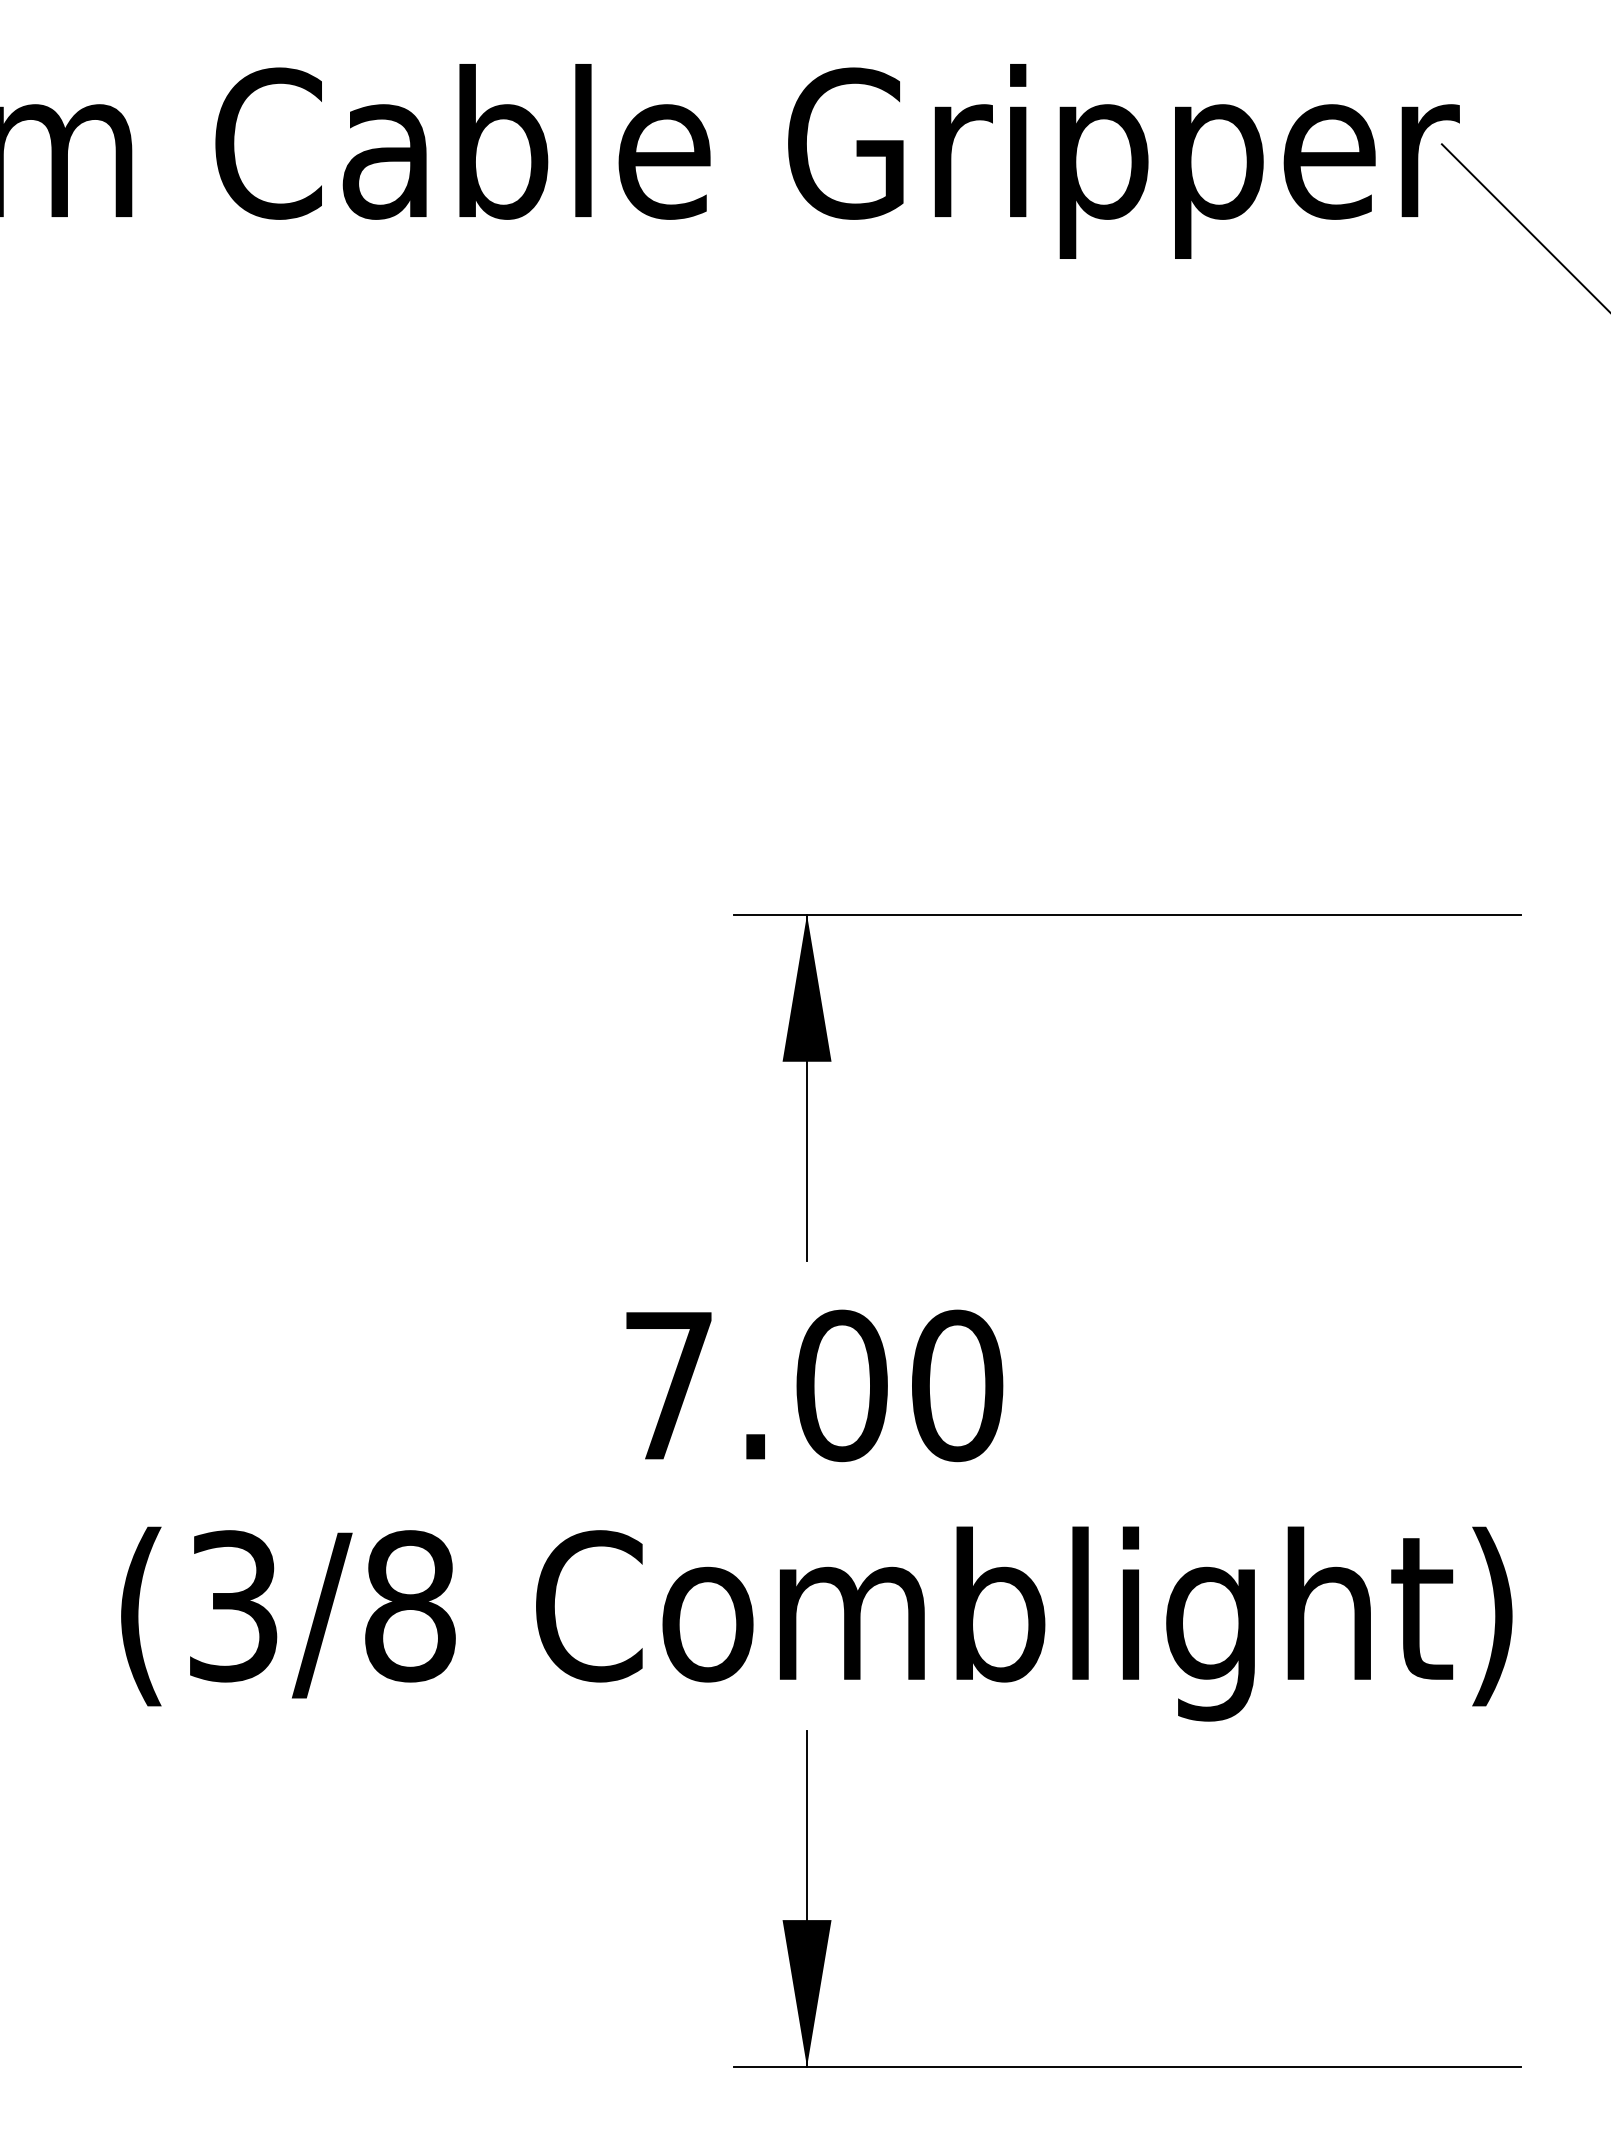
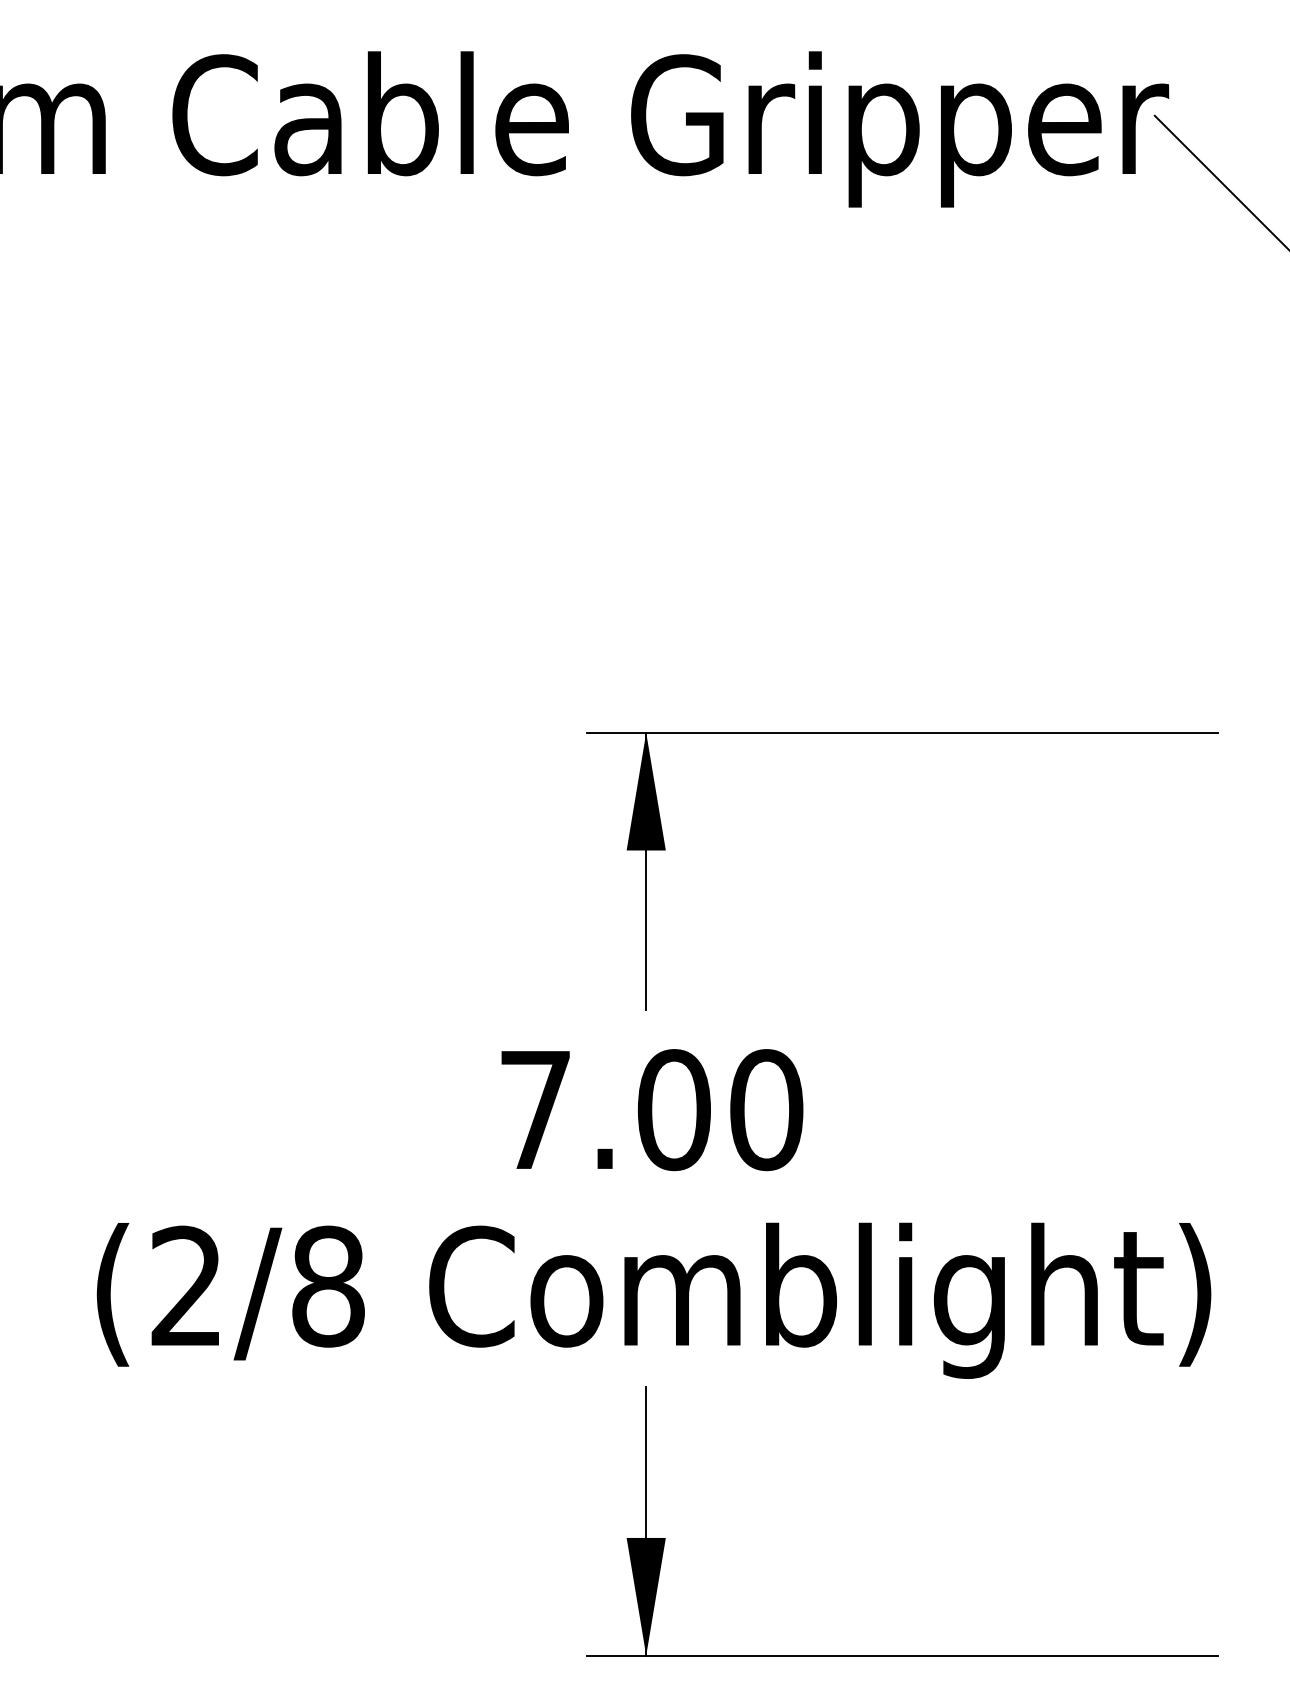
text: (233, 1606) -> (186, 1286), (3/8 -> (2/8

